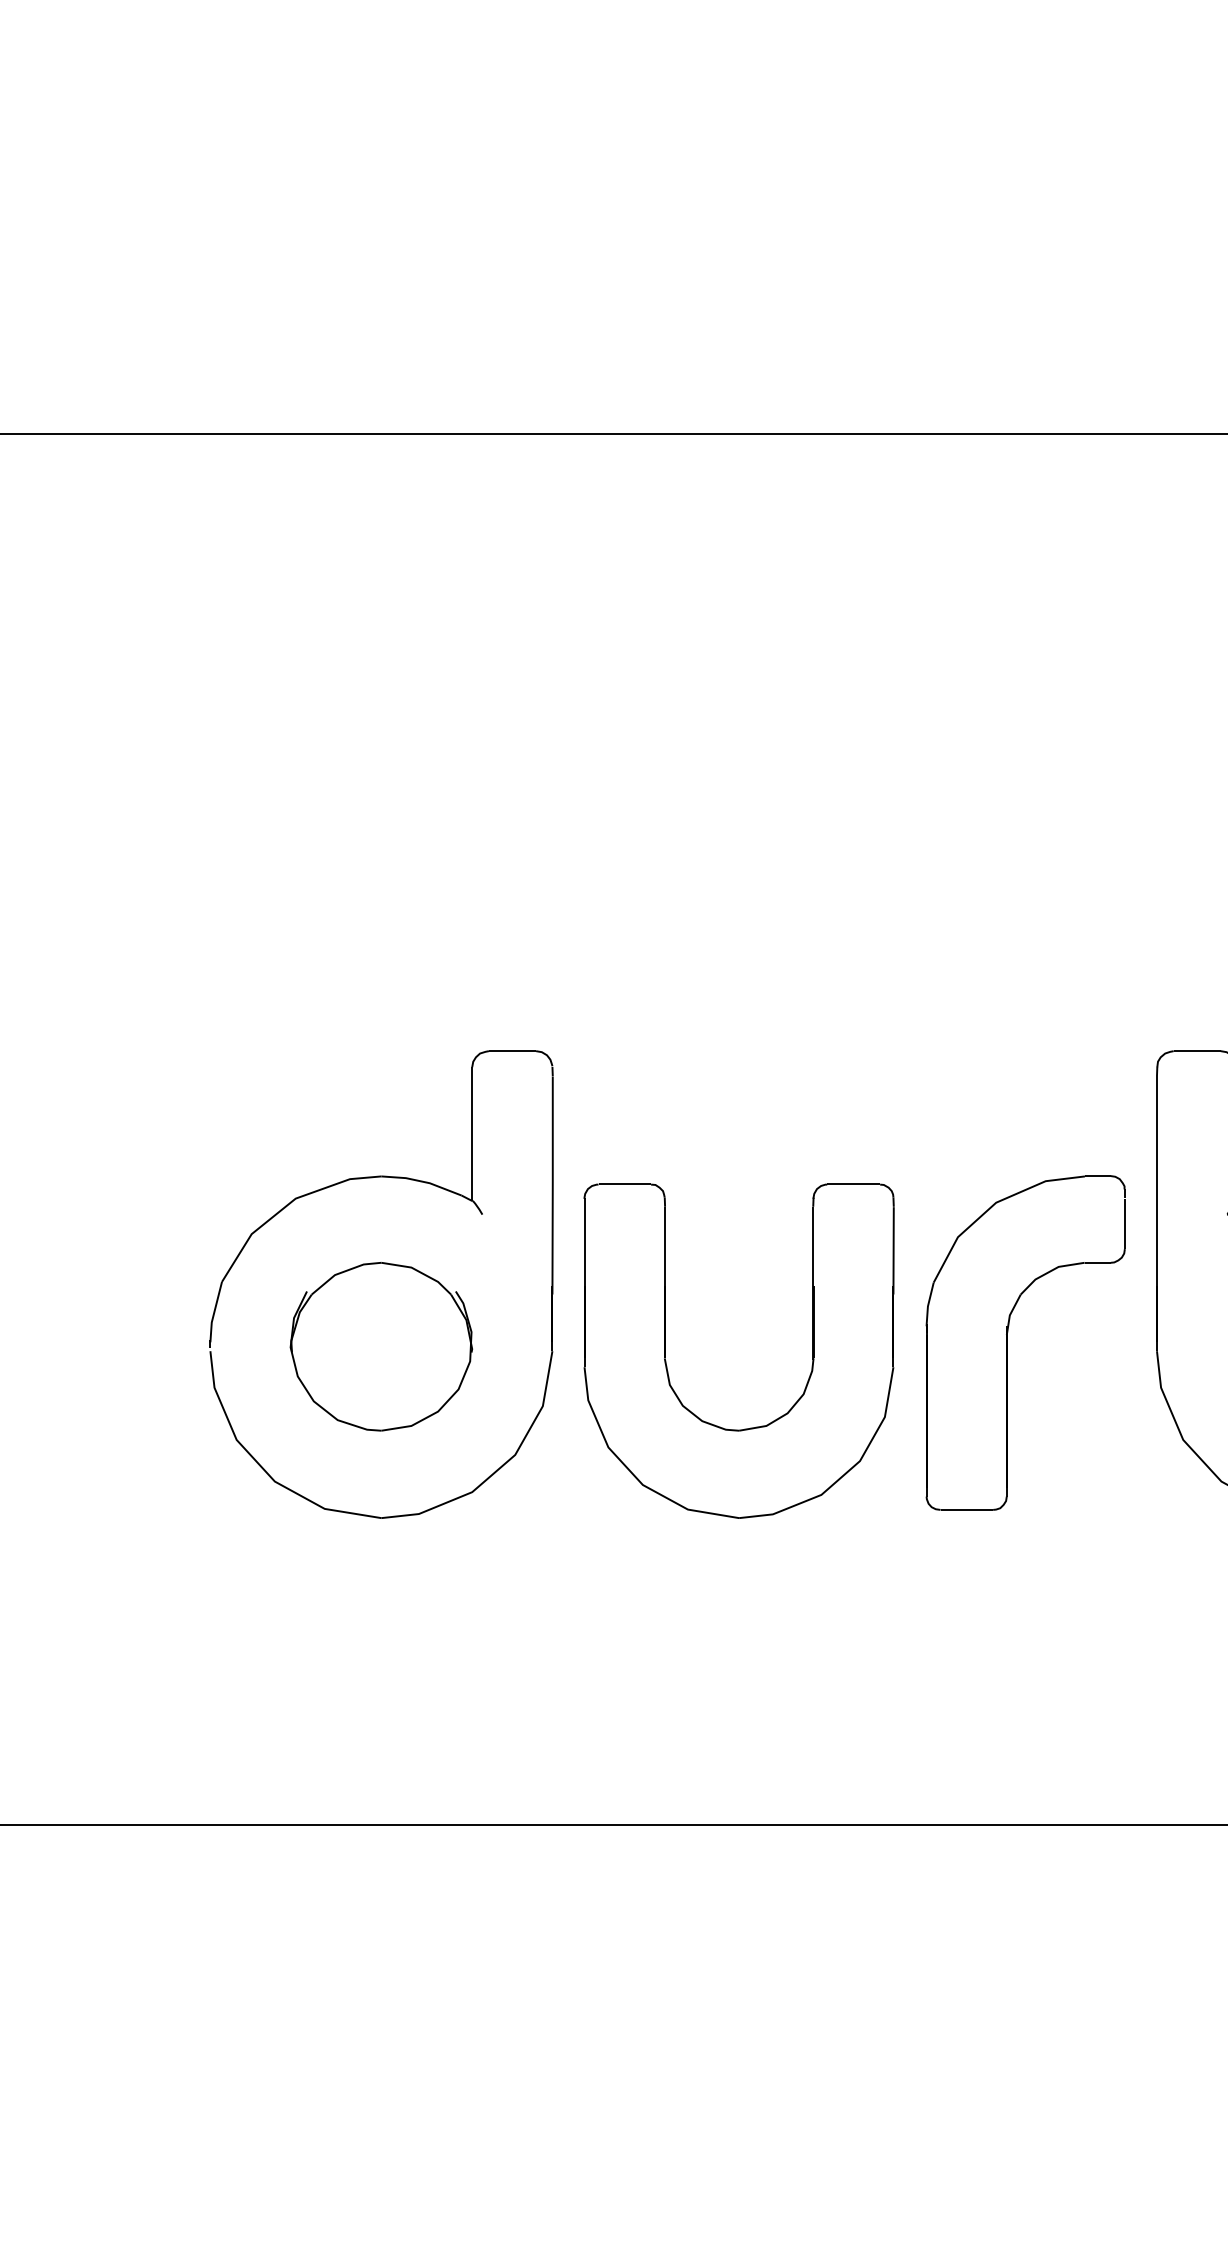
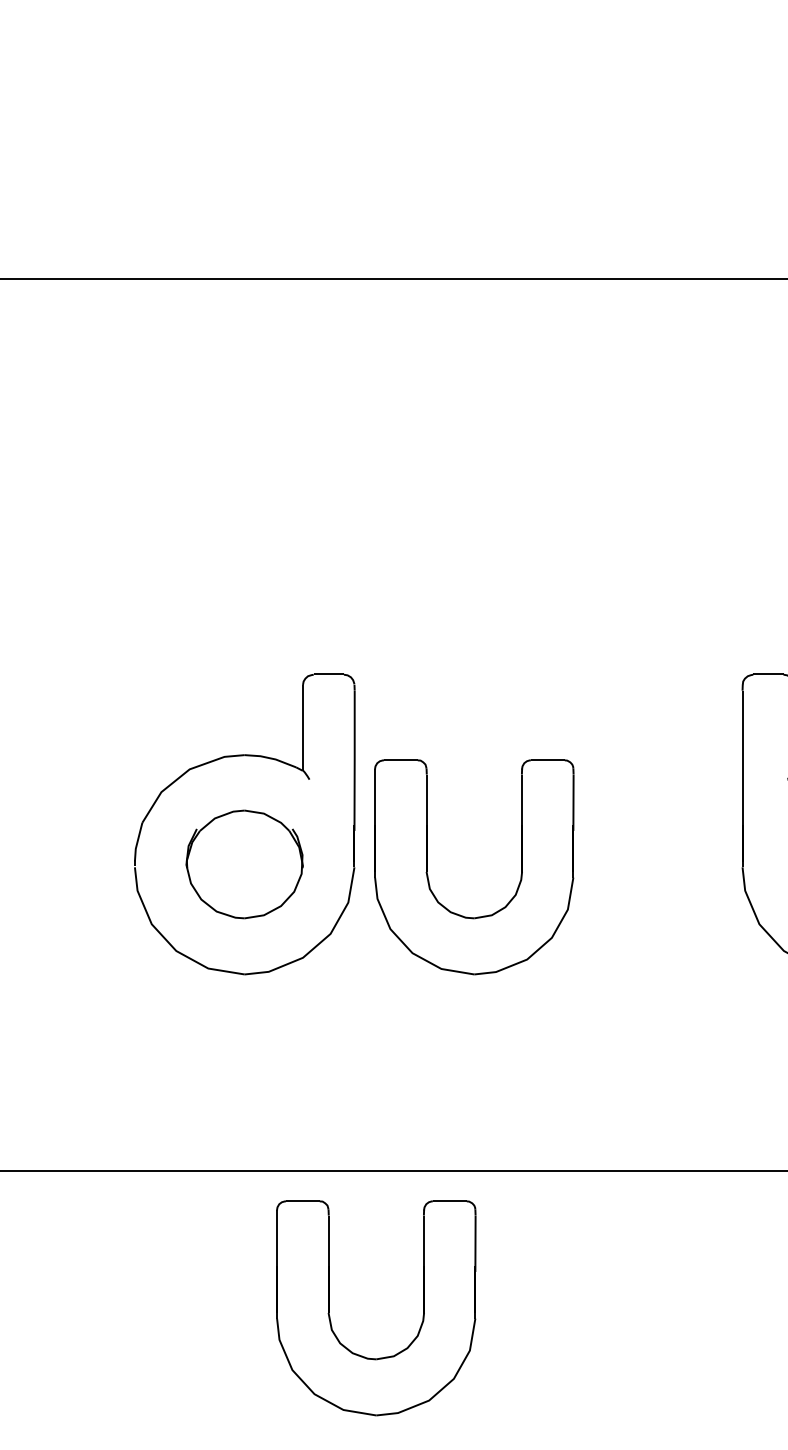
part: (1007, 1342) -> (646, 861), removed
part: (658, 2049) -> (422, 1315), added

